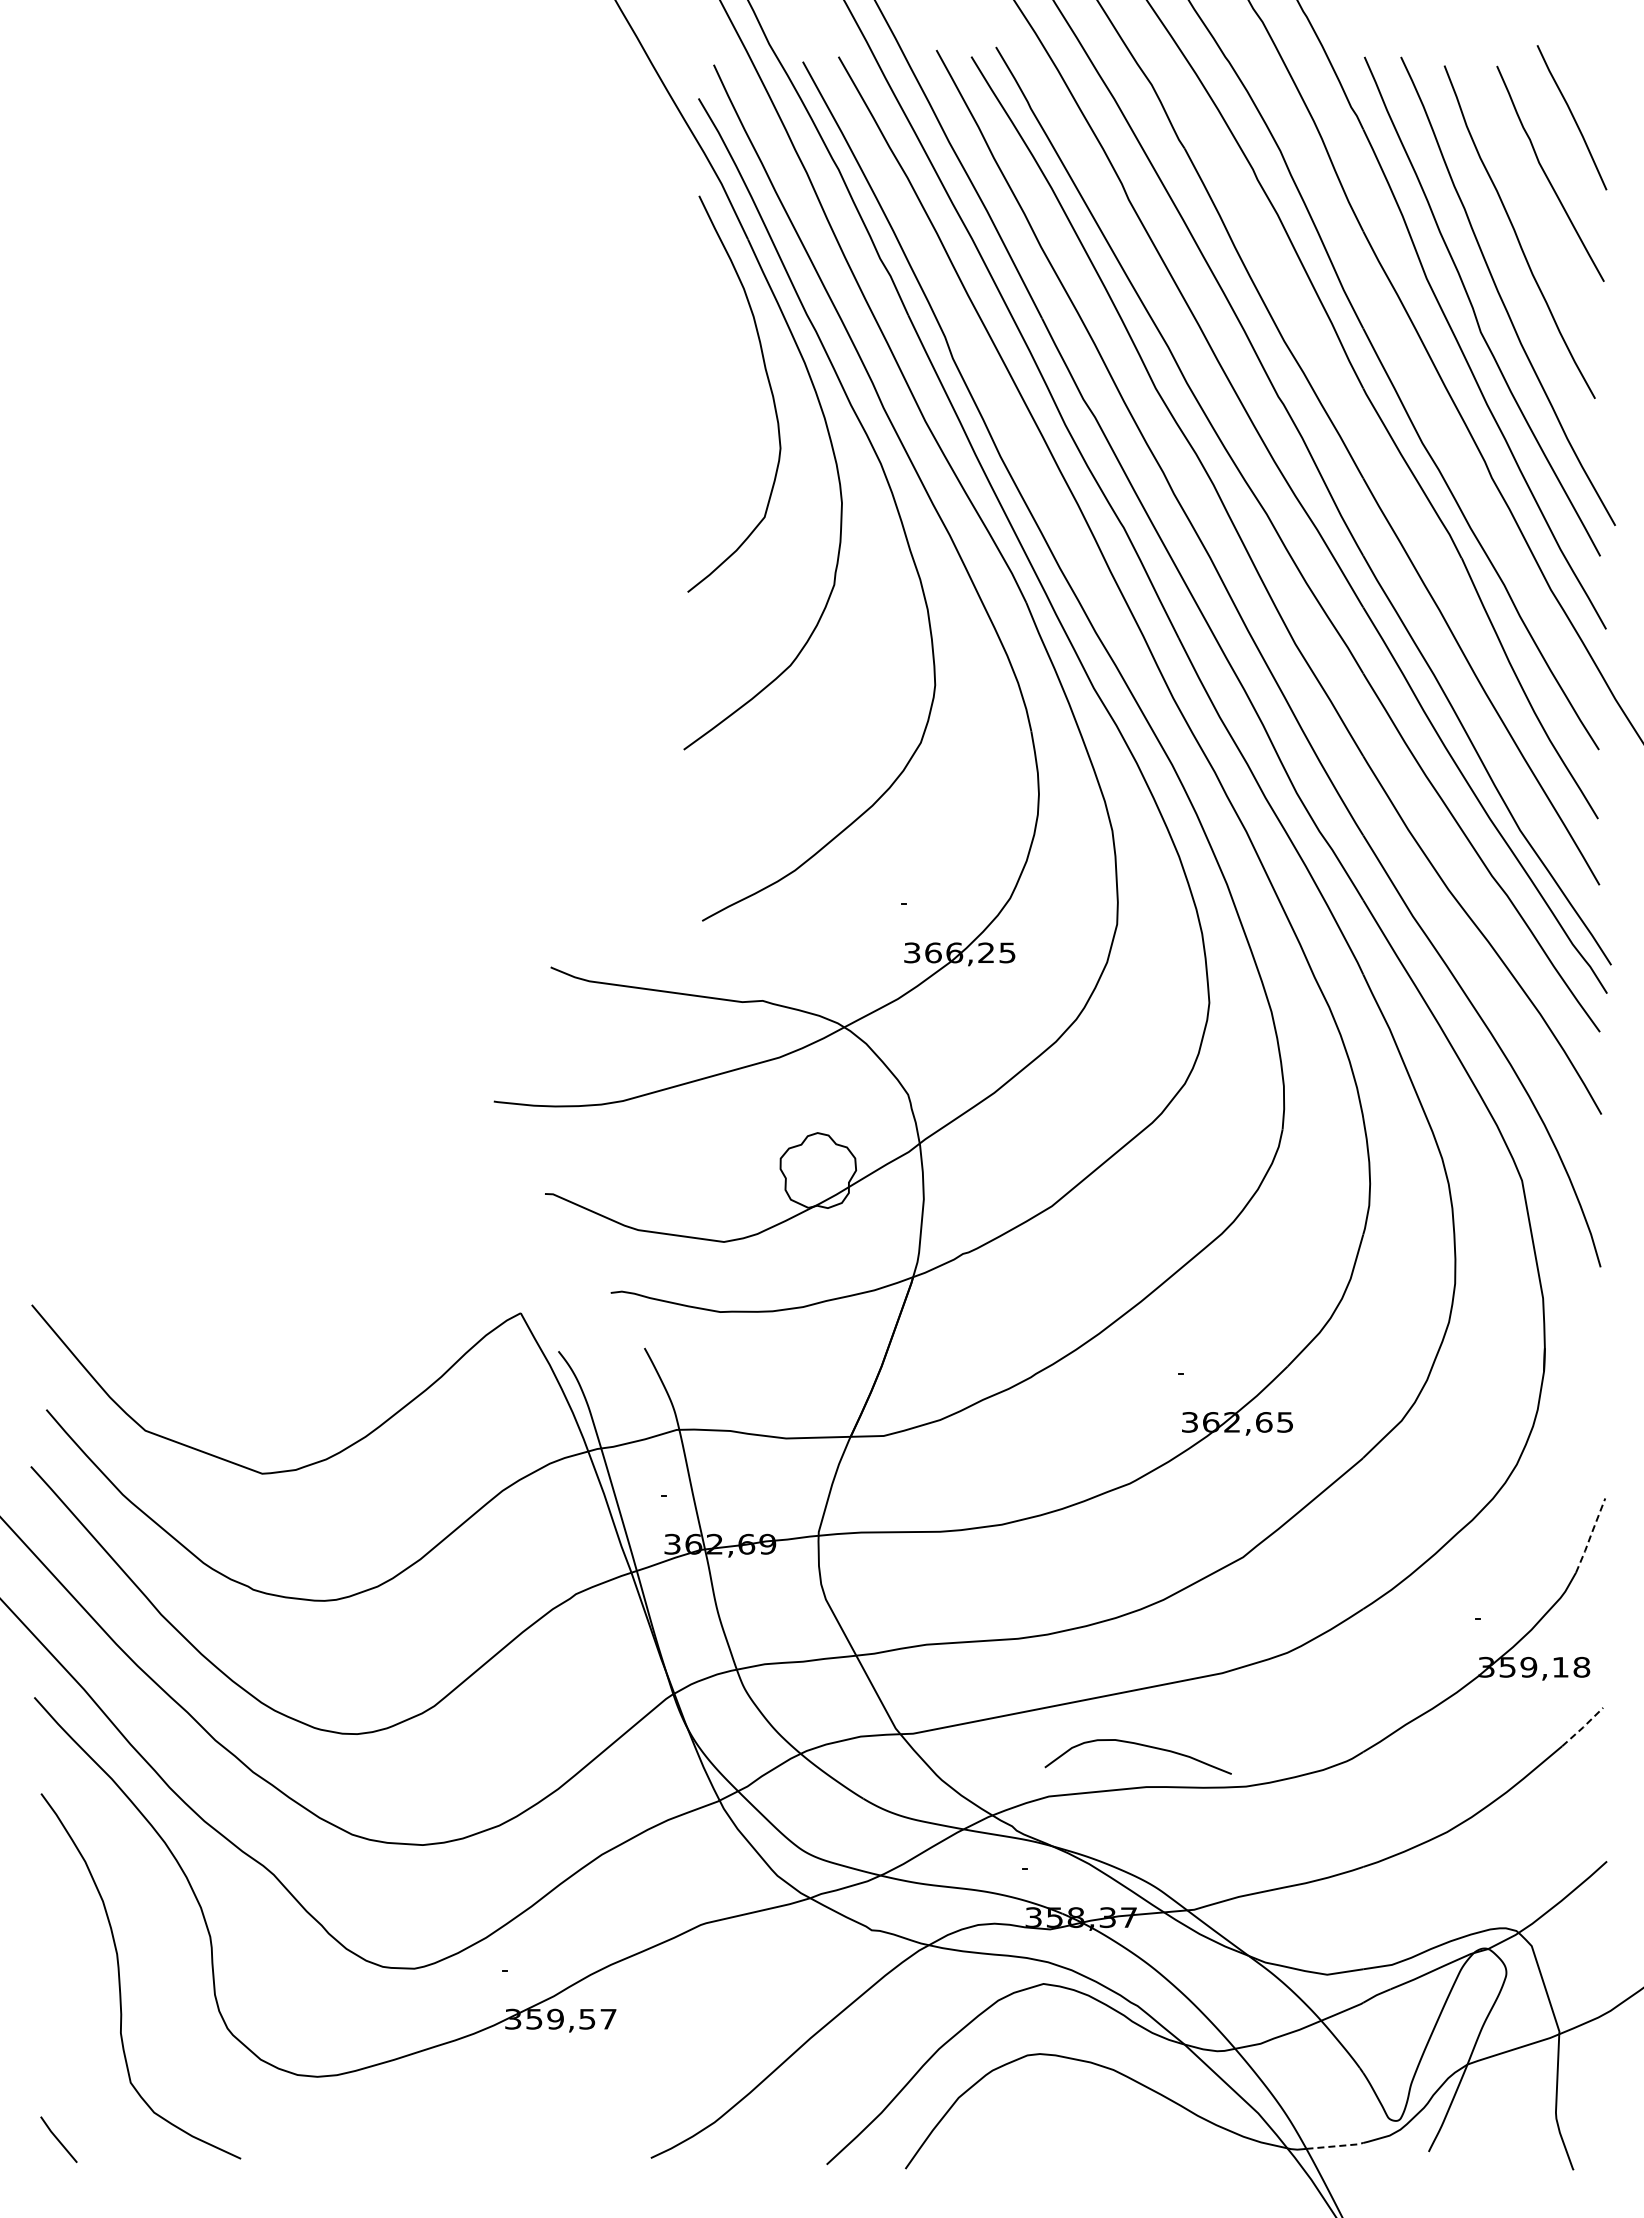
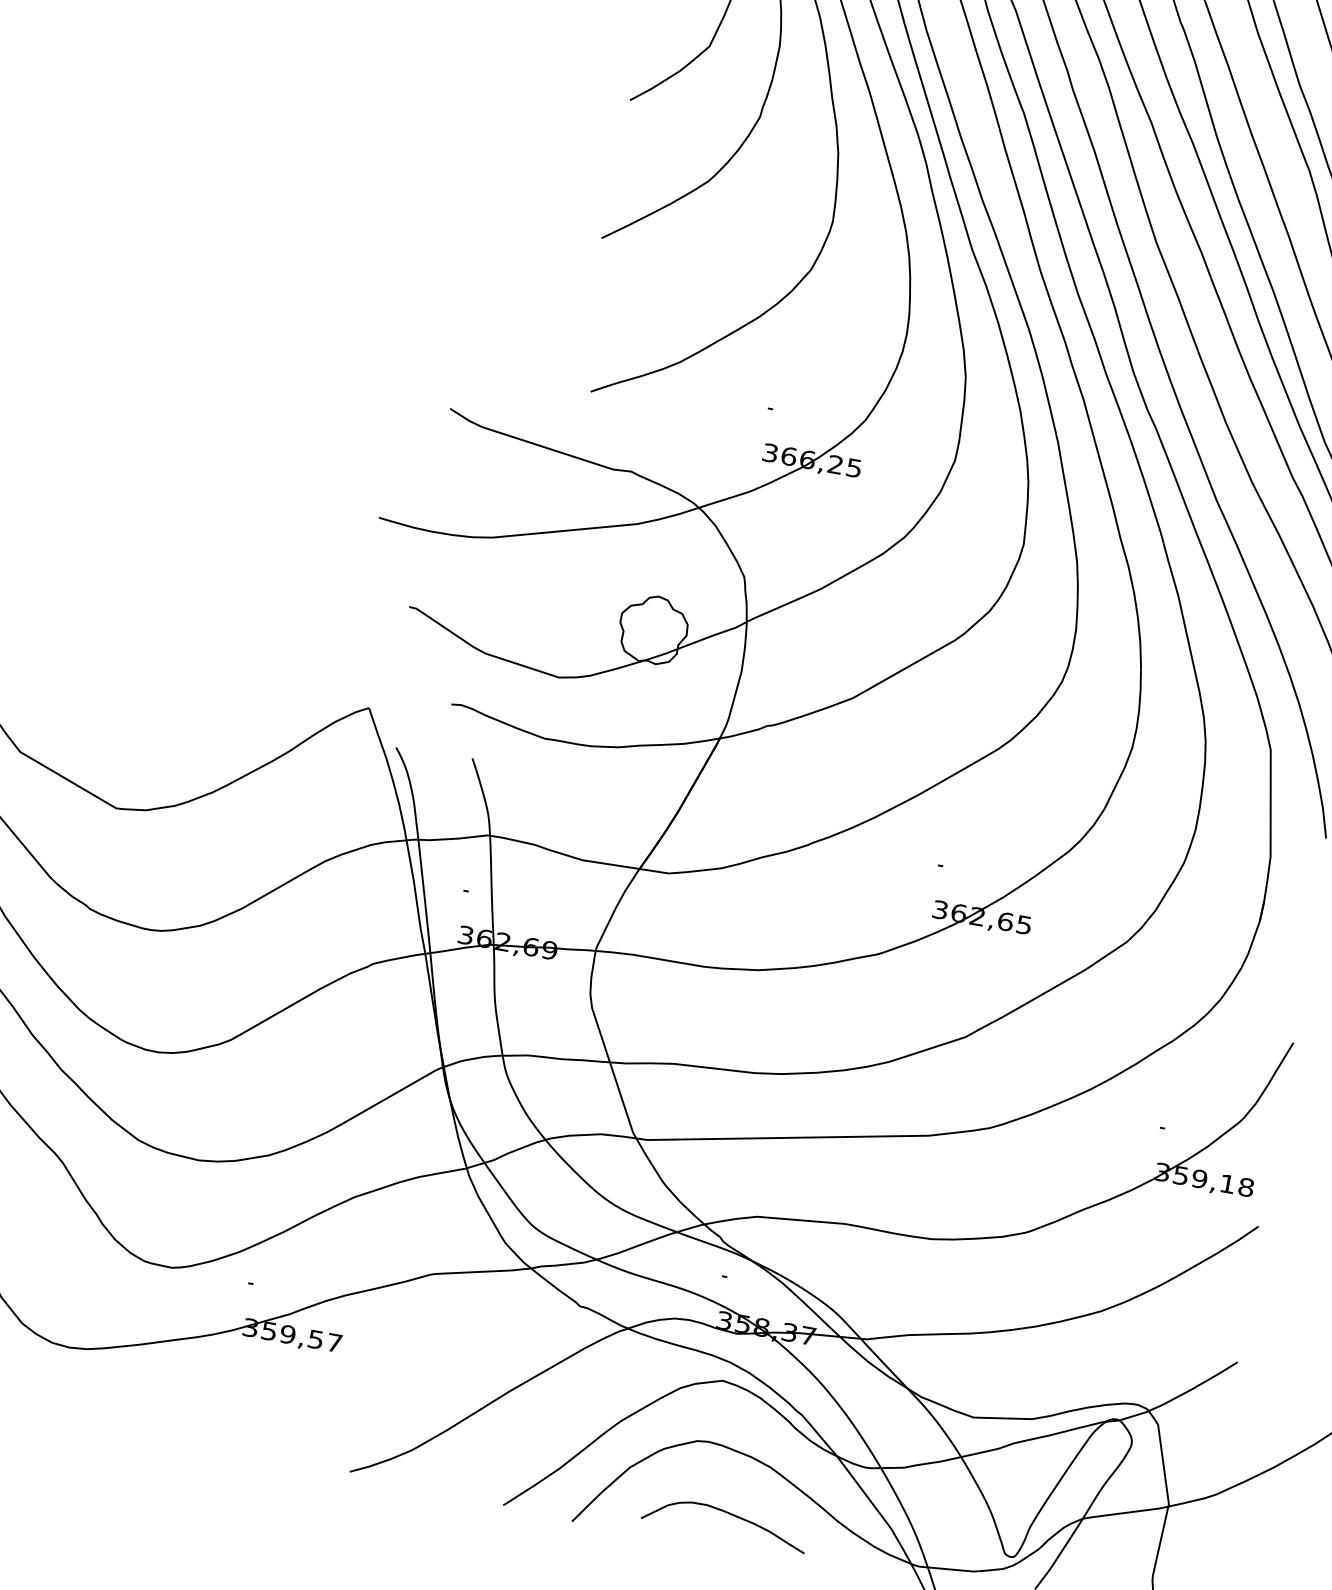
line: (1590, 1535) -> (1274, 1072), dashed -> solid
line: (1583, 1727) -> (1238, 1240), dashed -> solid
curve: (1138, 1745) -> (726, 1513), moved
line: (1335, 2146) -> (953, 1569), dashed -> solid

